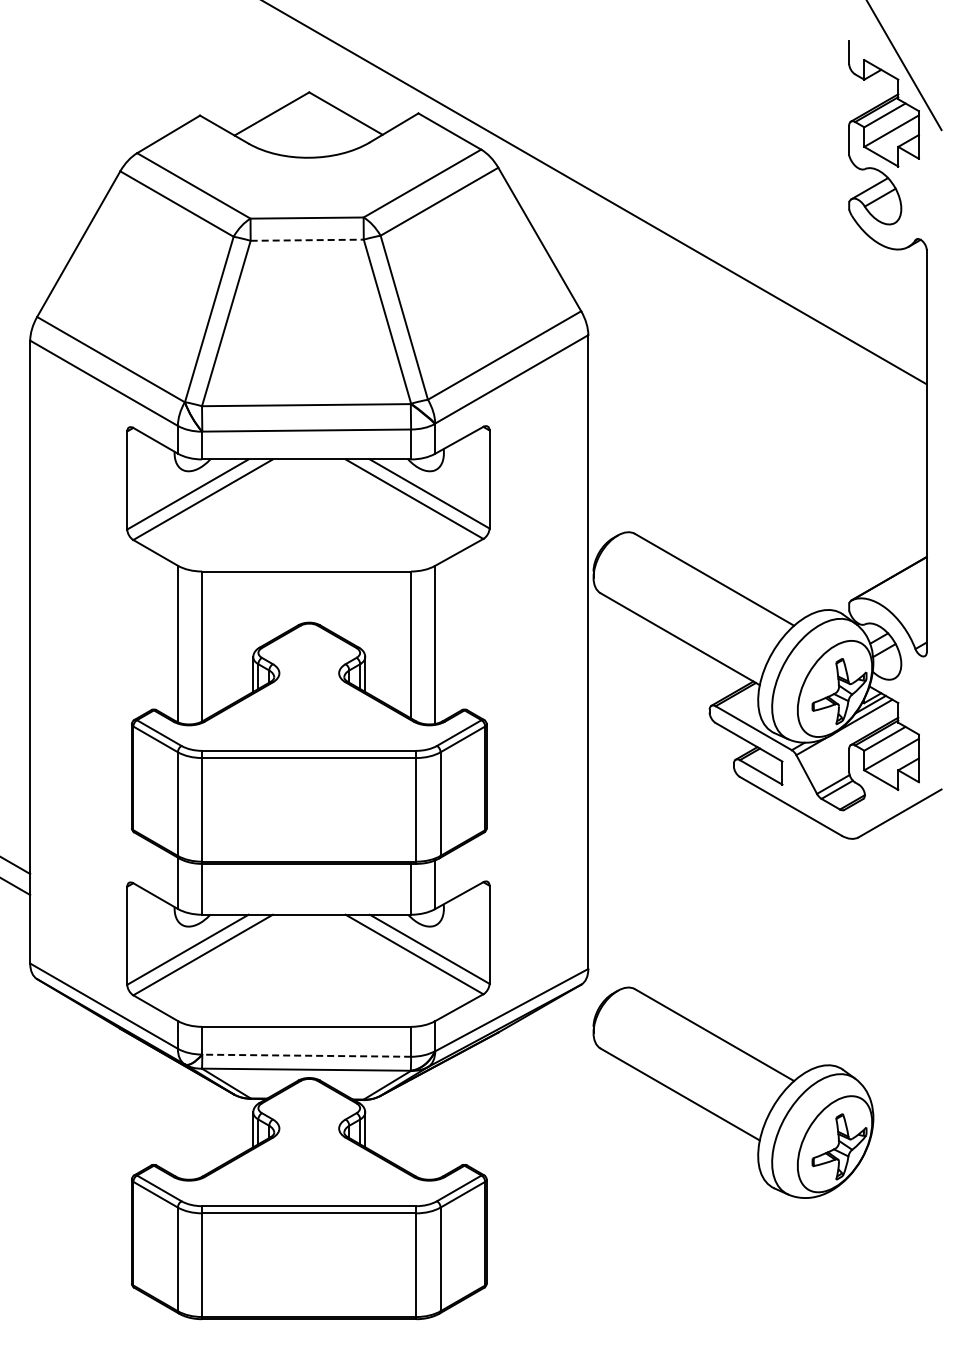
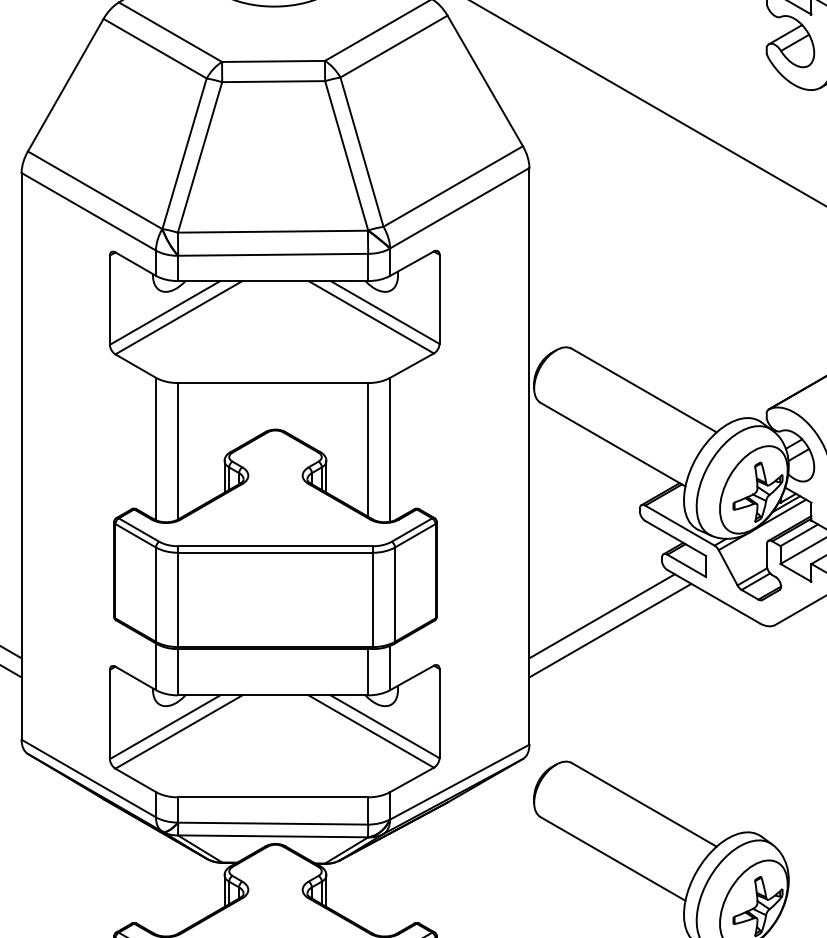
line: (307, 240) -> (273, 81), dashed -> solid
line: (668, 827) -> (602, 615), added
line: (677, 843) -> (610, 630), added
line: (306, 1055) -> (272, 823), dashed -> solid

